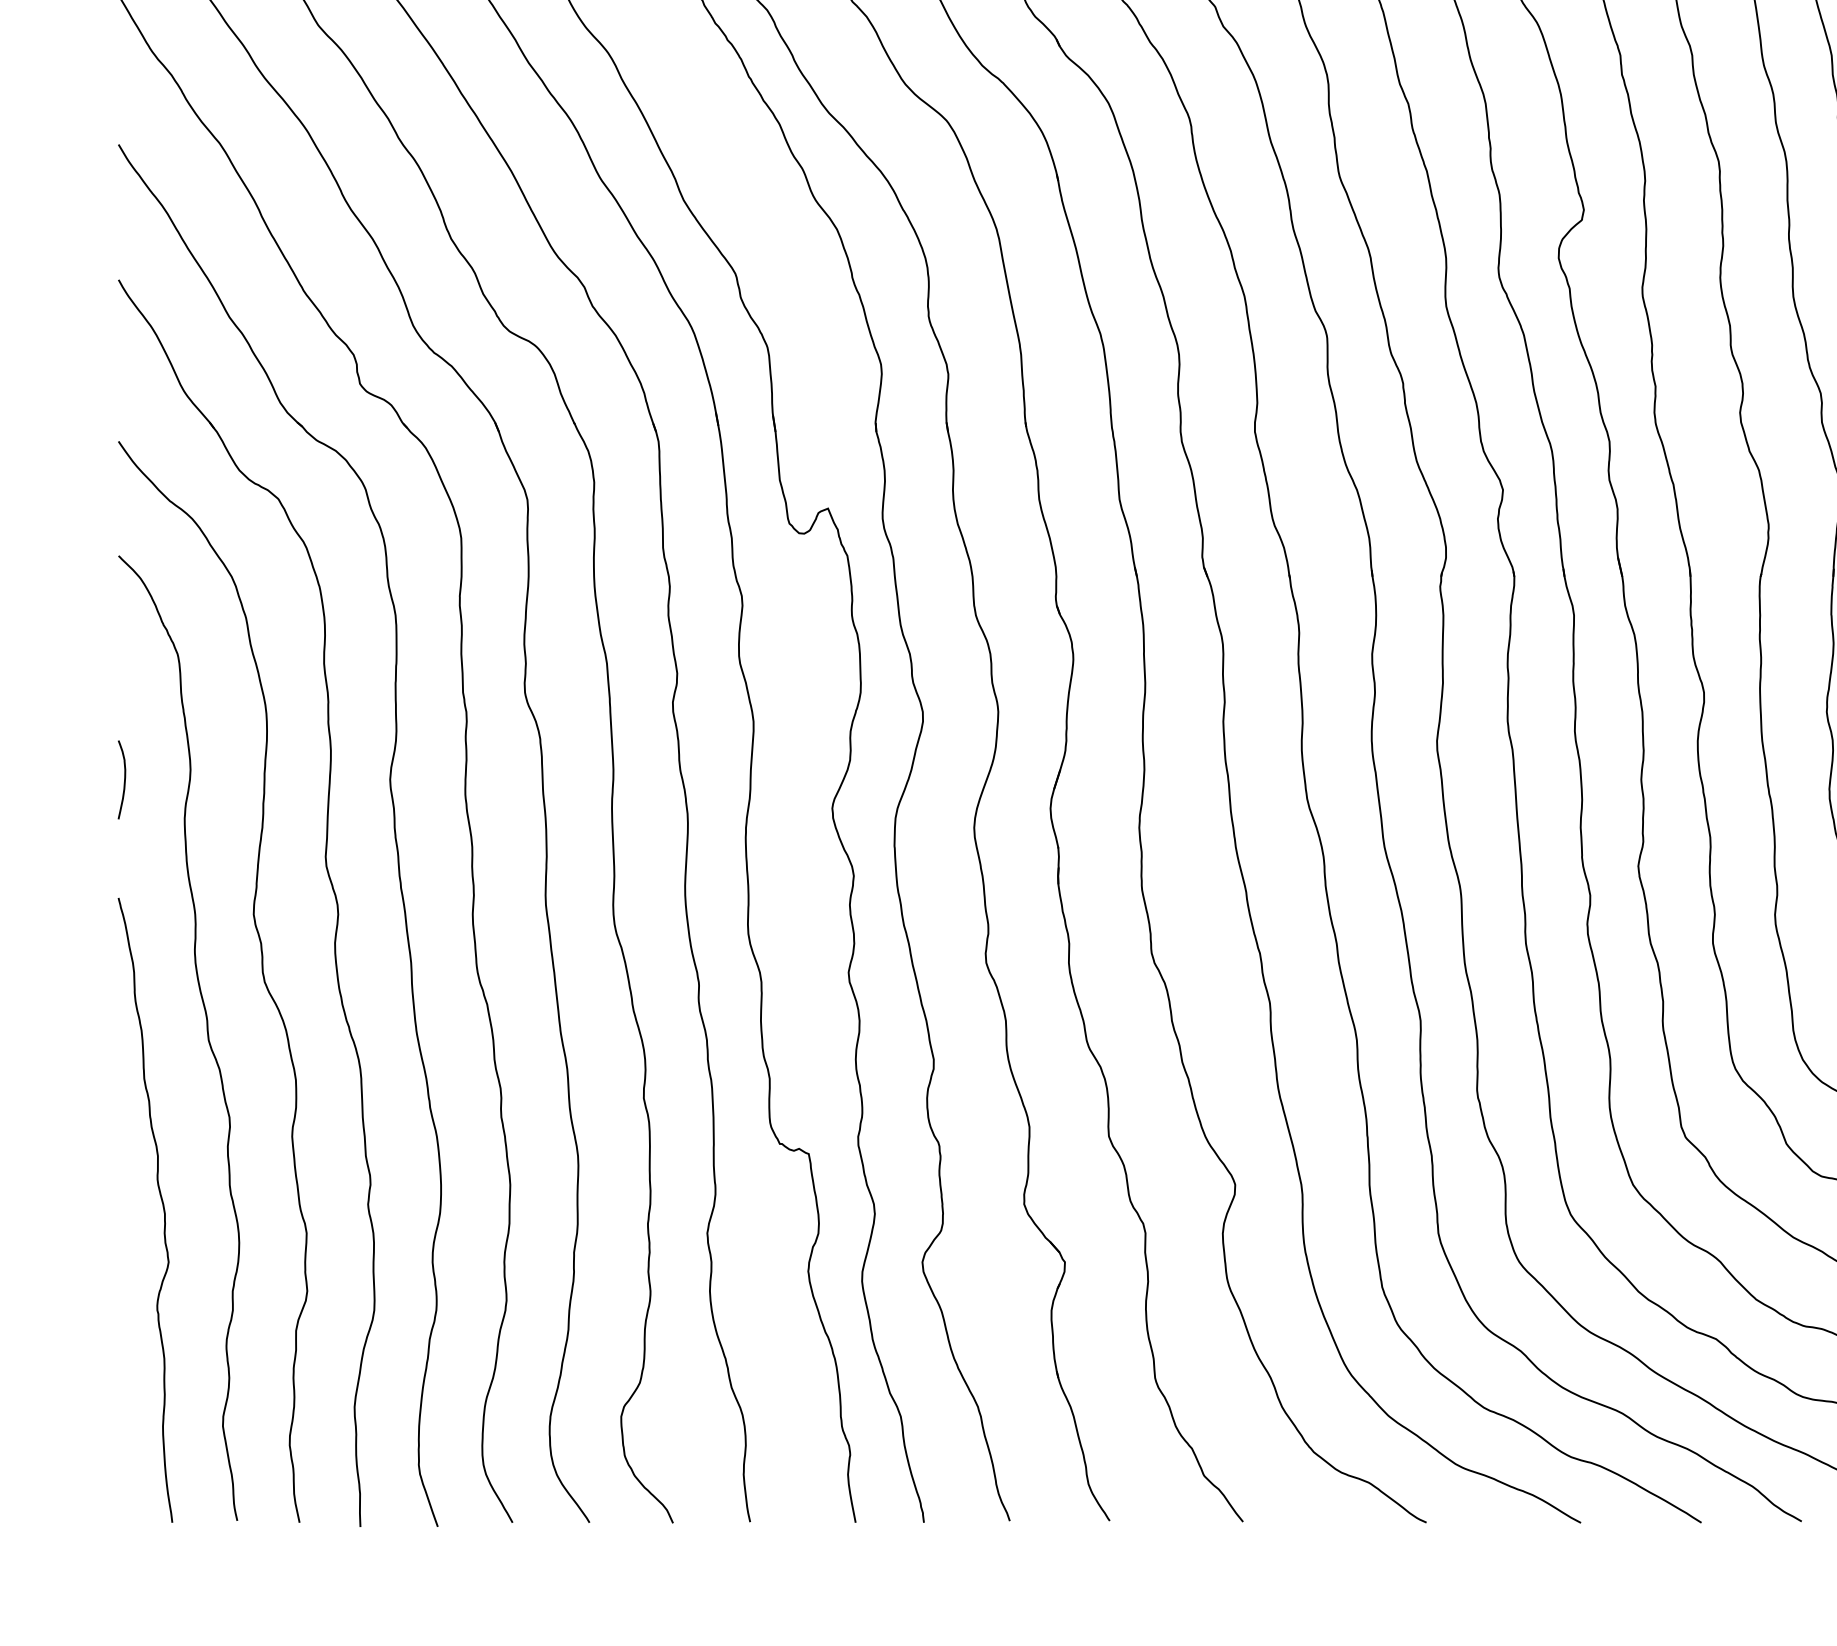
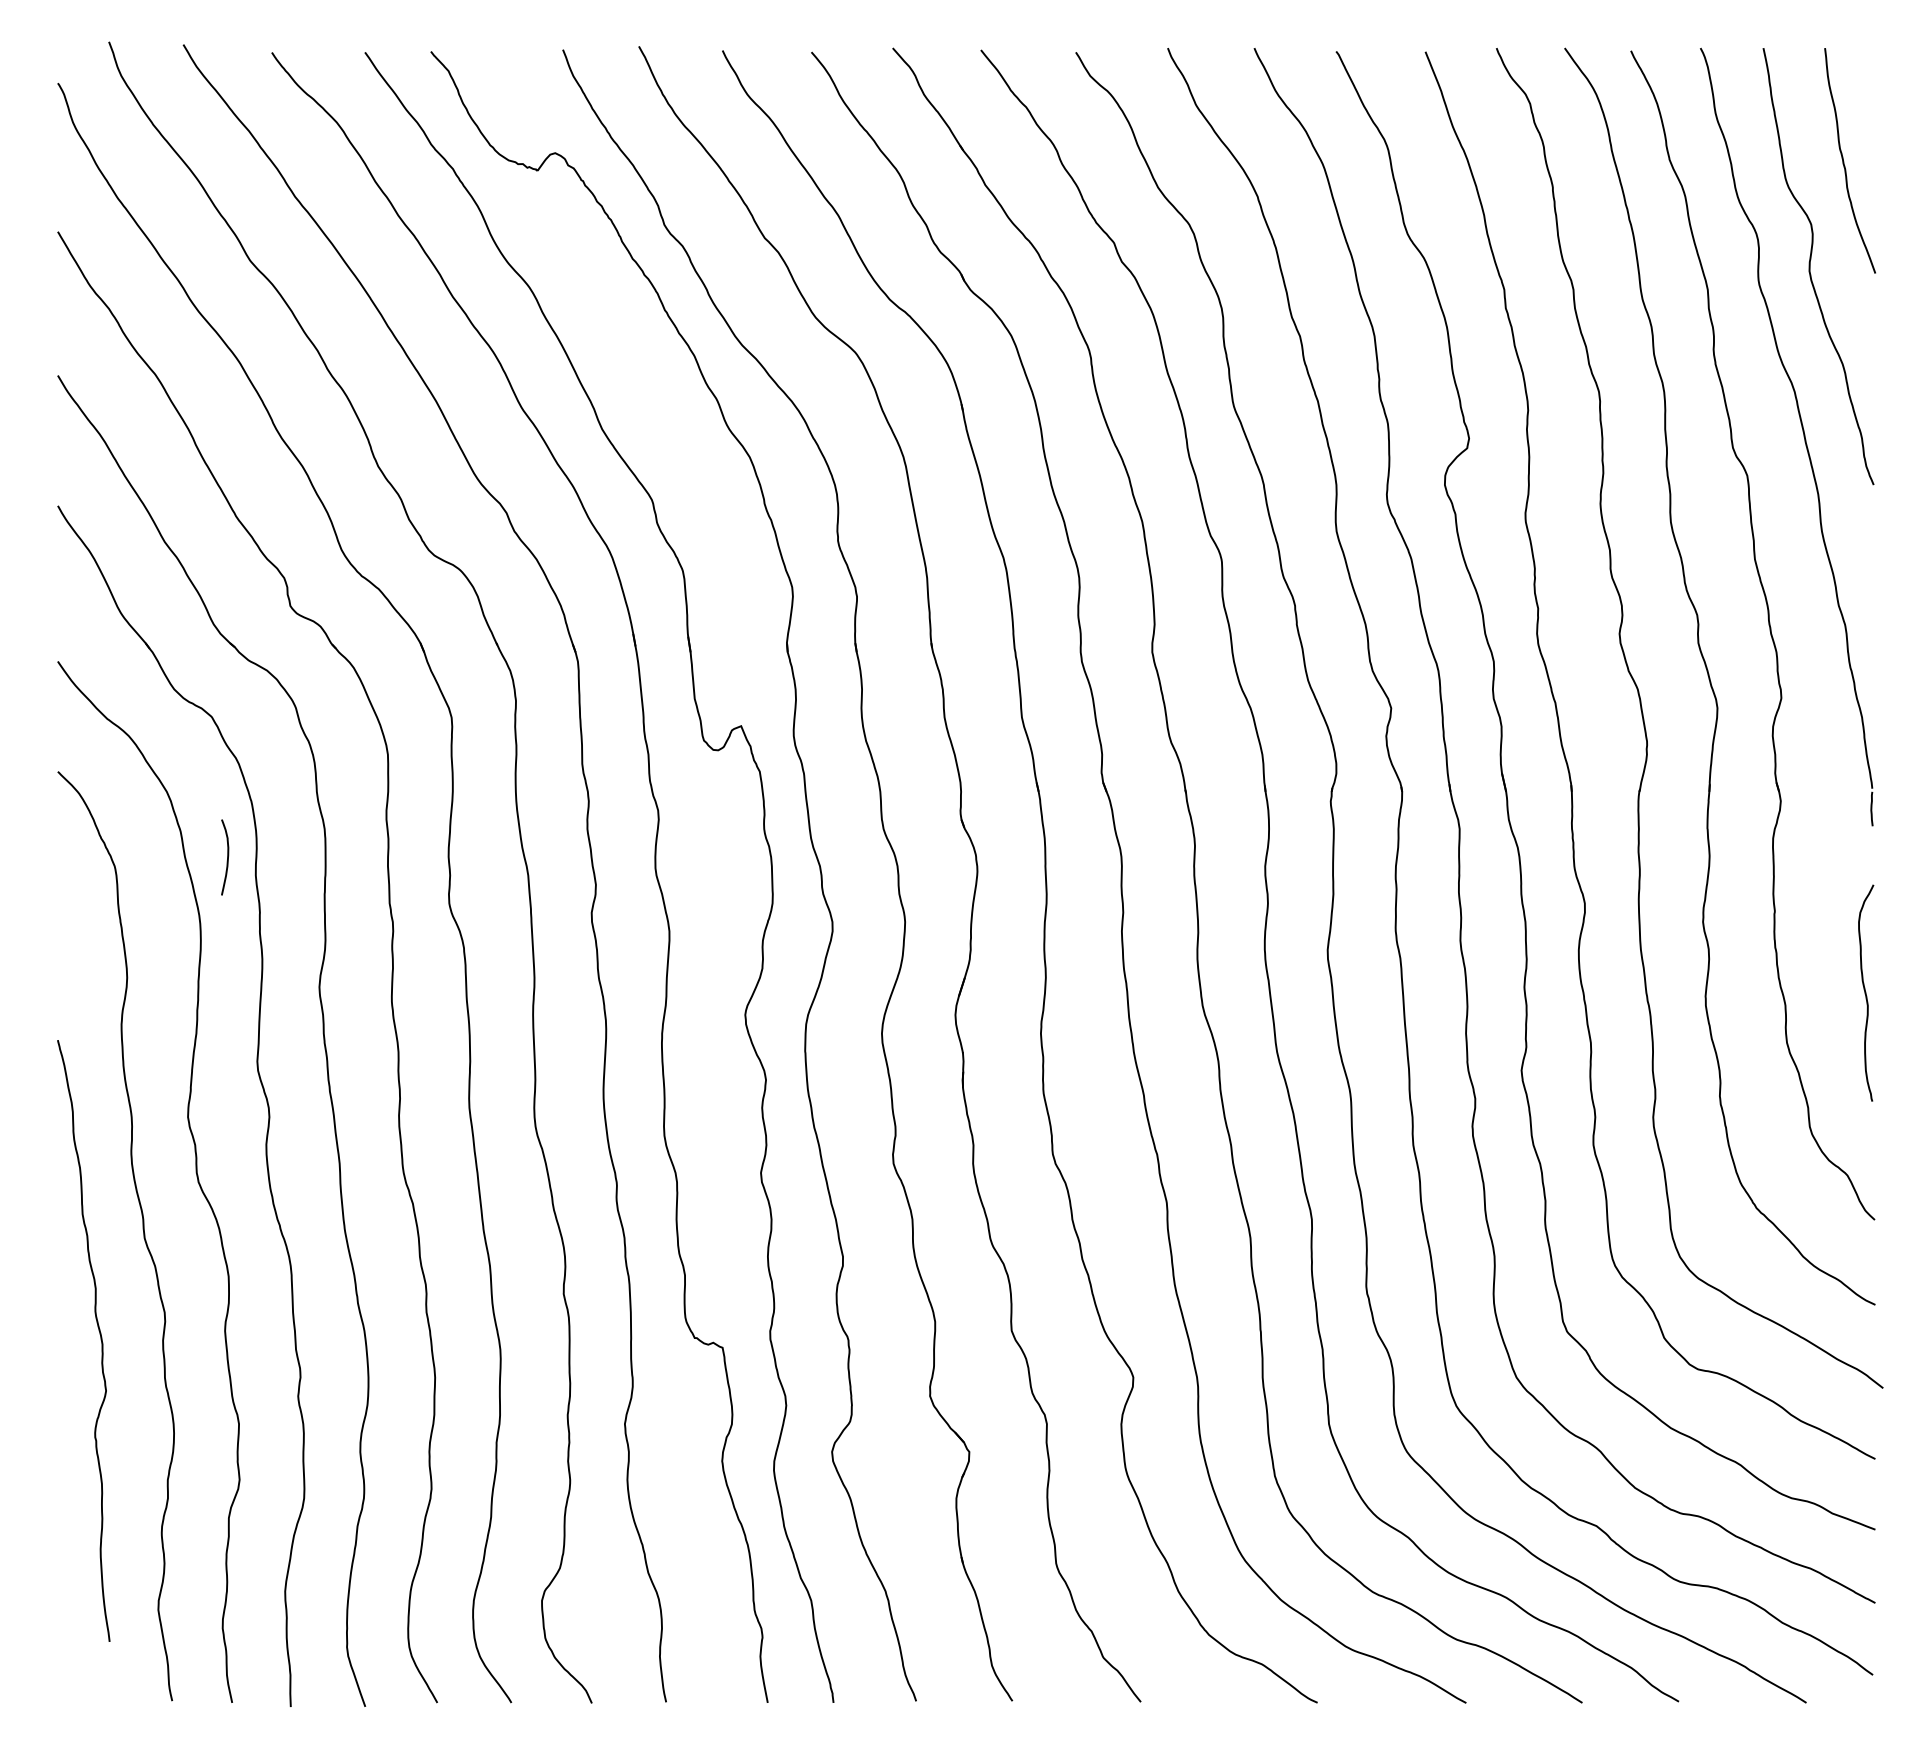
curve: (124, 779) -> (227, 857), moved
curve: (162, 1209) -> (100, 1340), moved

